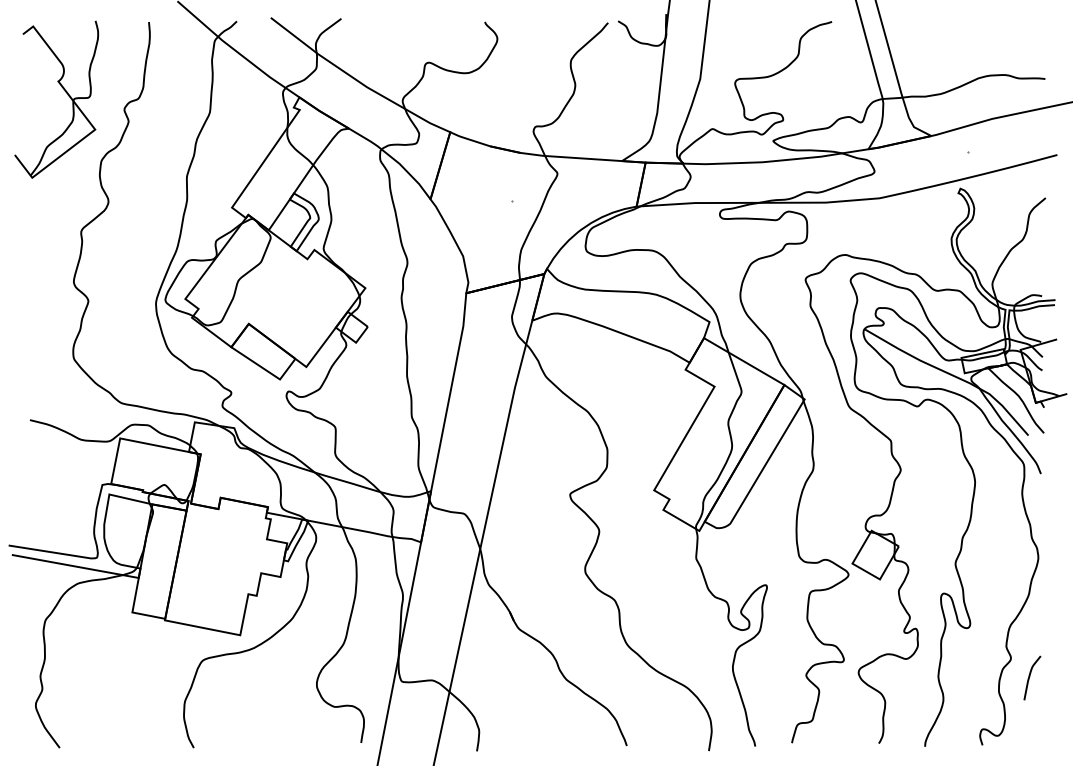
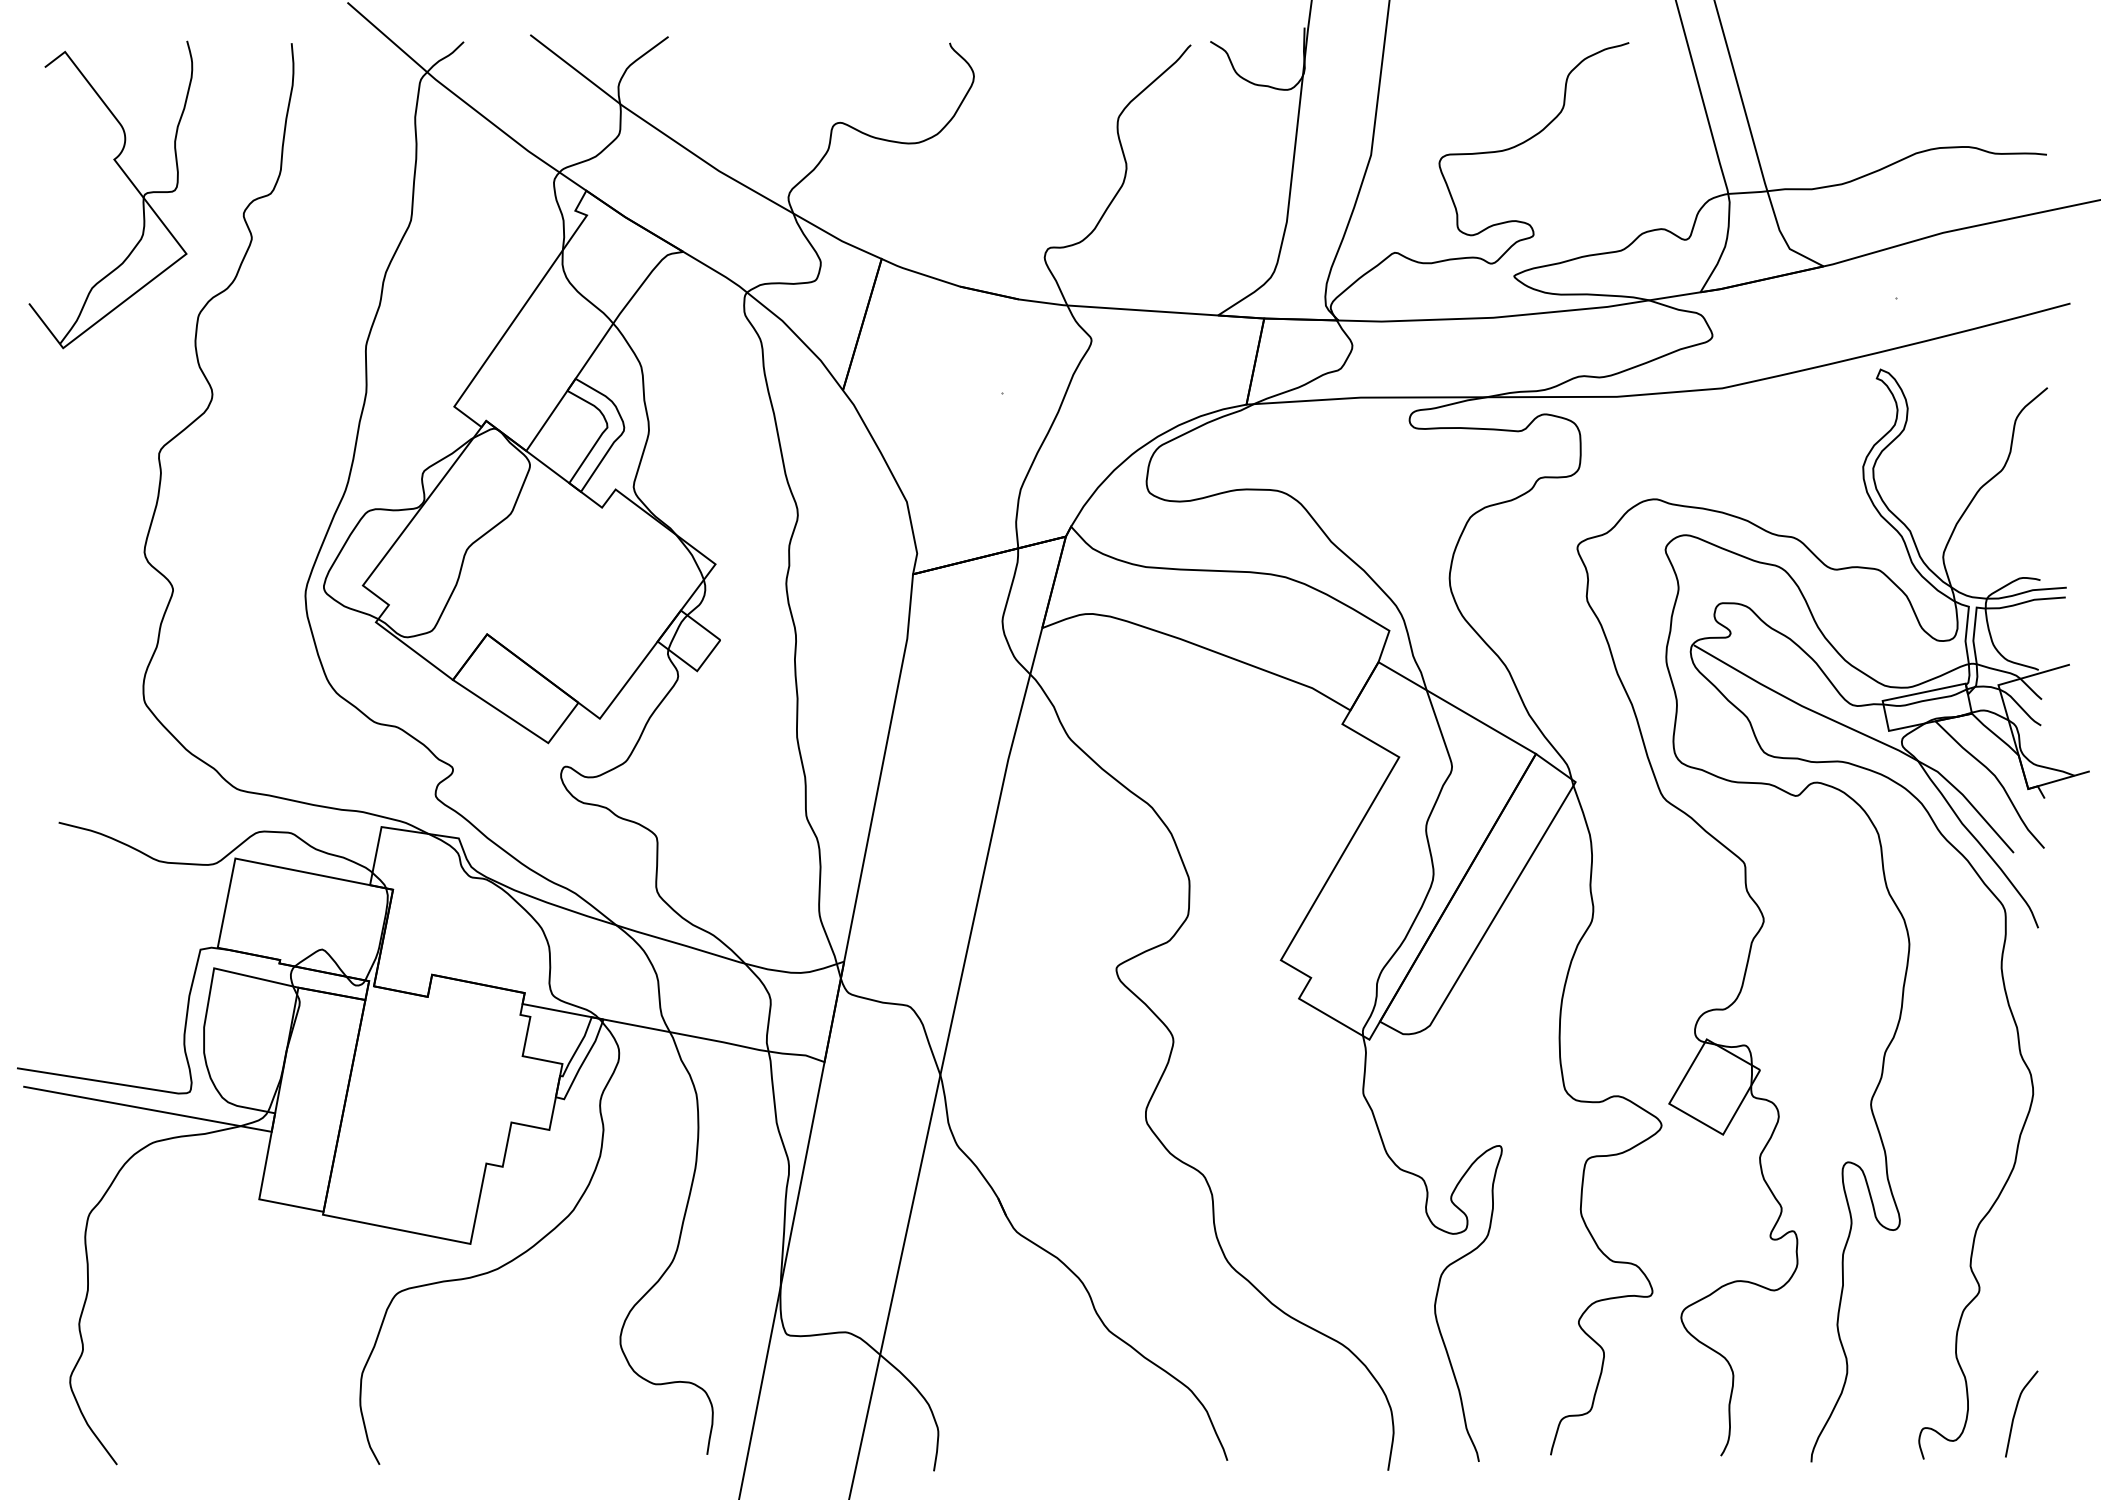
curve: (1030, 676) -> (2017, 1410), moved

